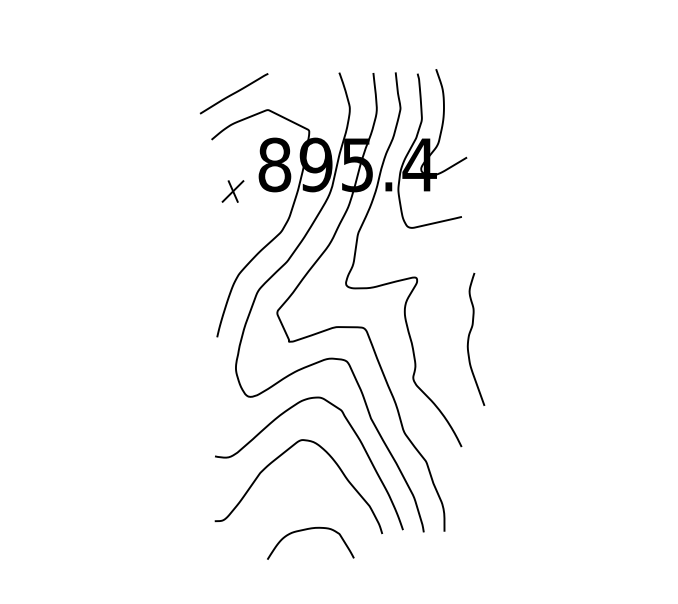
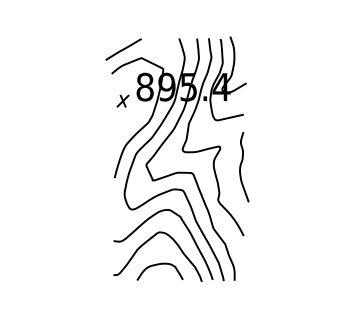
curve: (470, 339) -> (241, 167), moved
curve: (307, 531) -> (158, 265), moved

